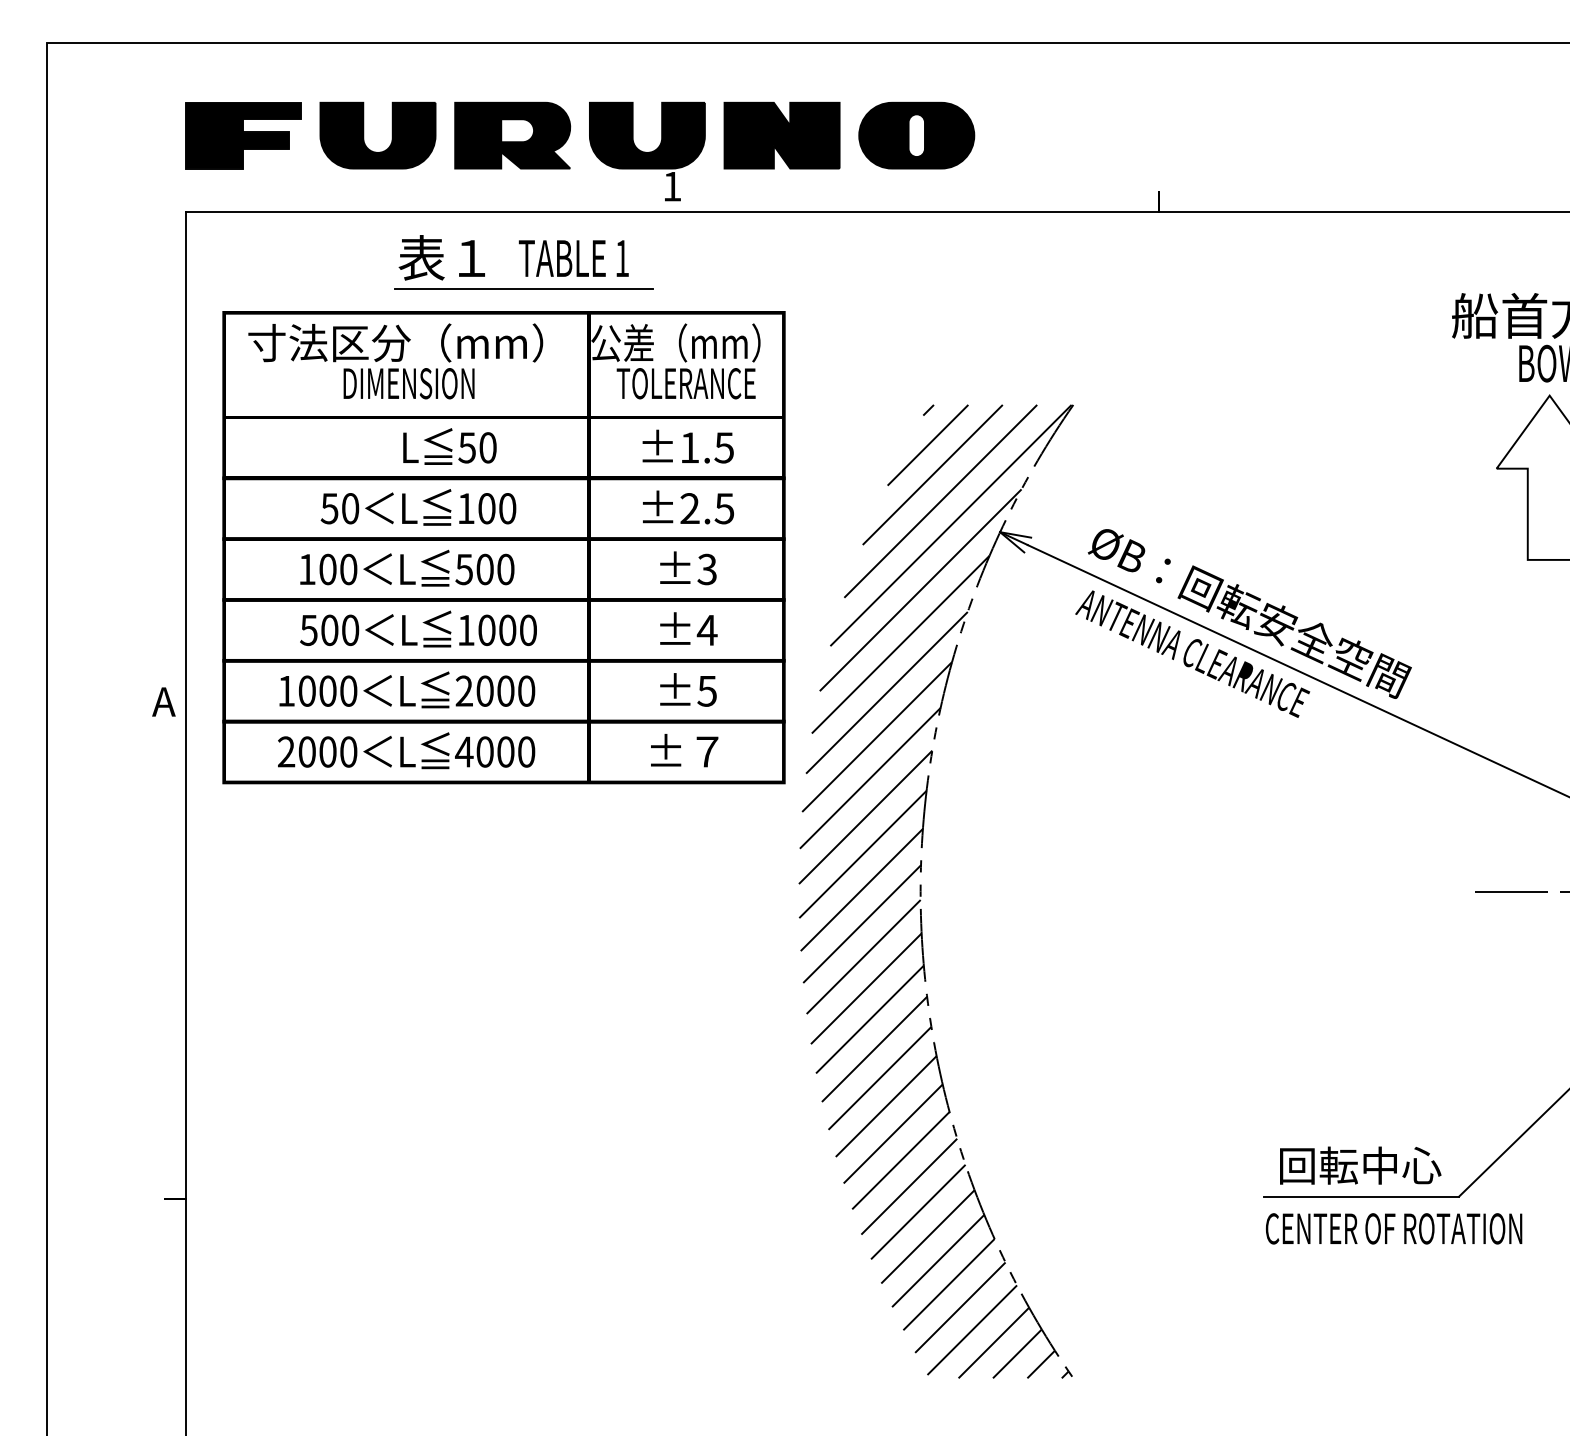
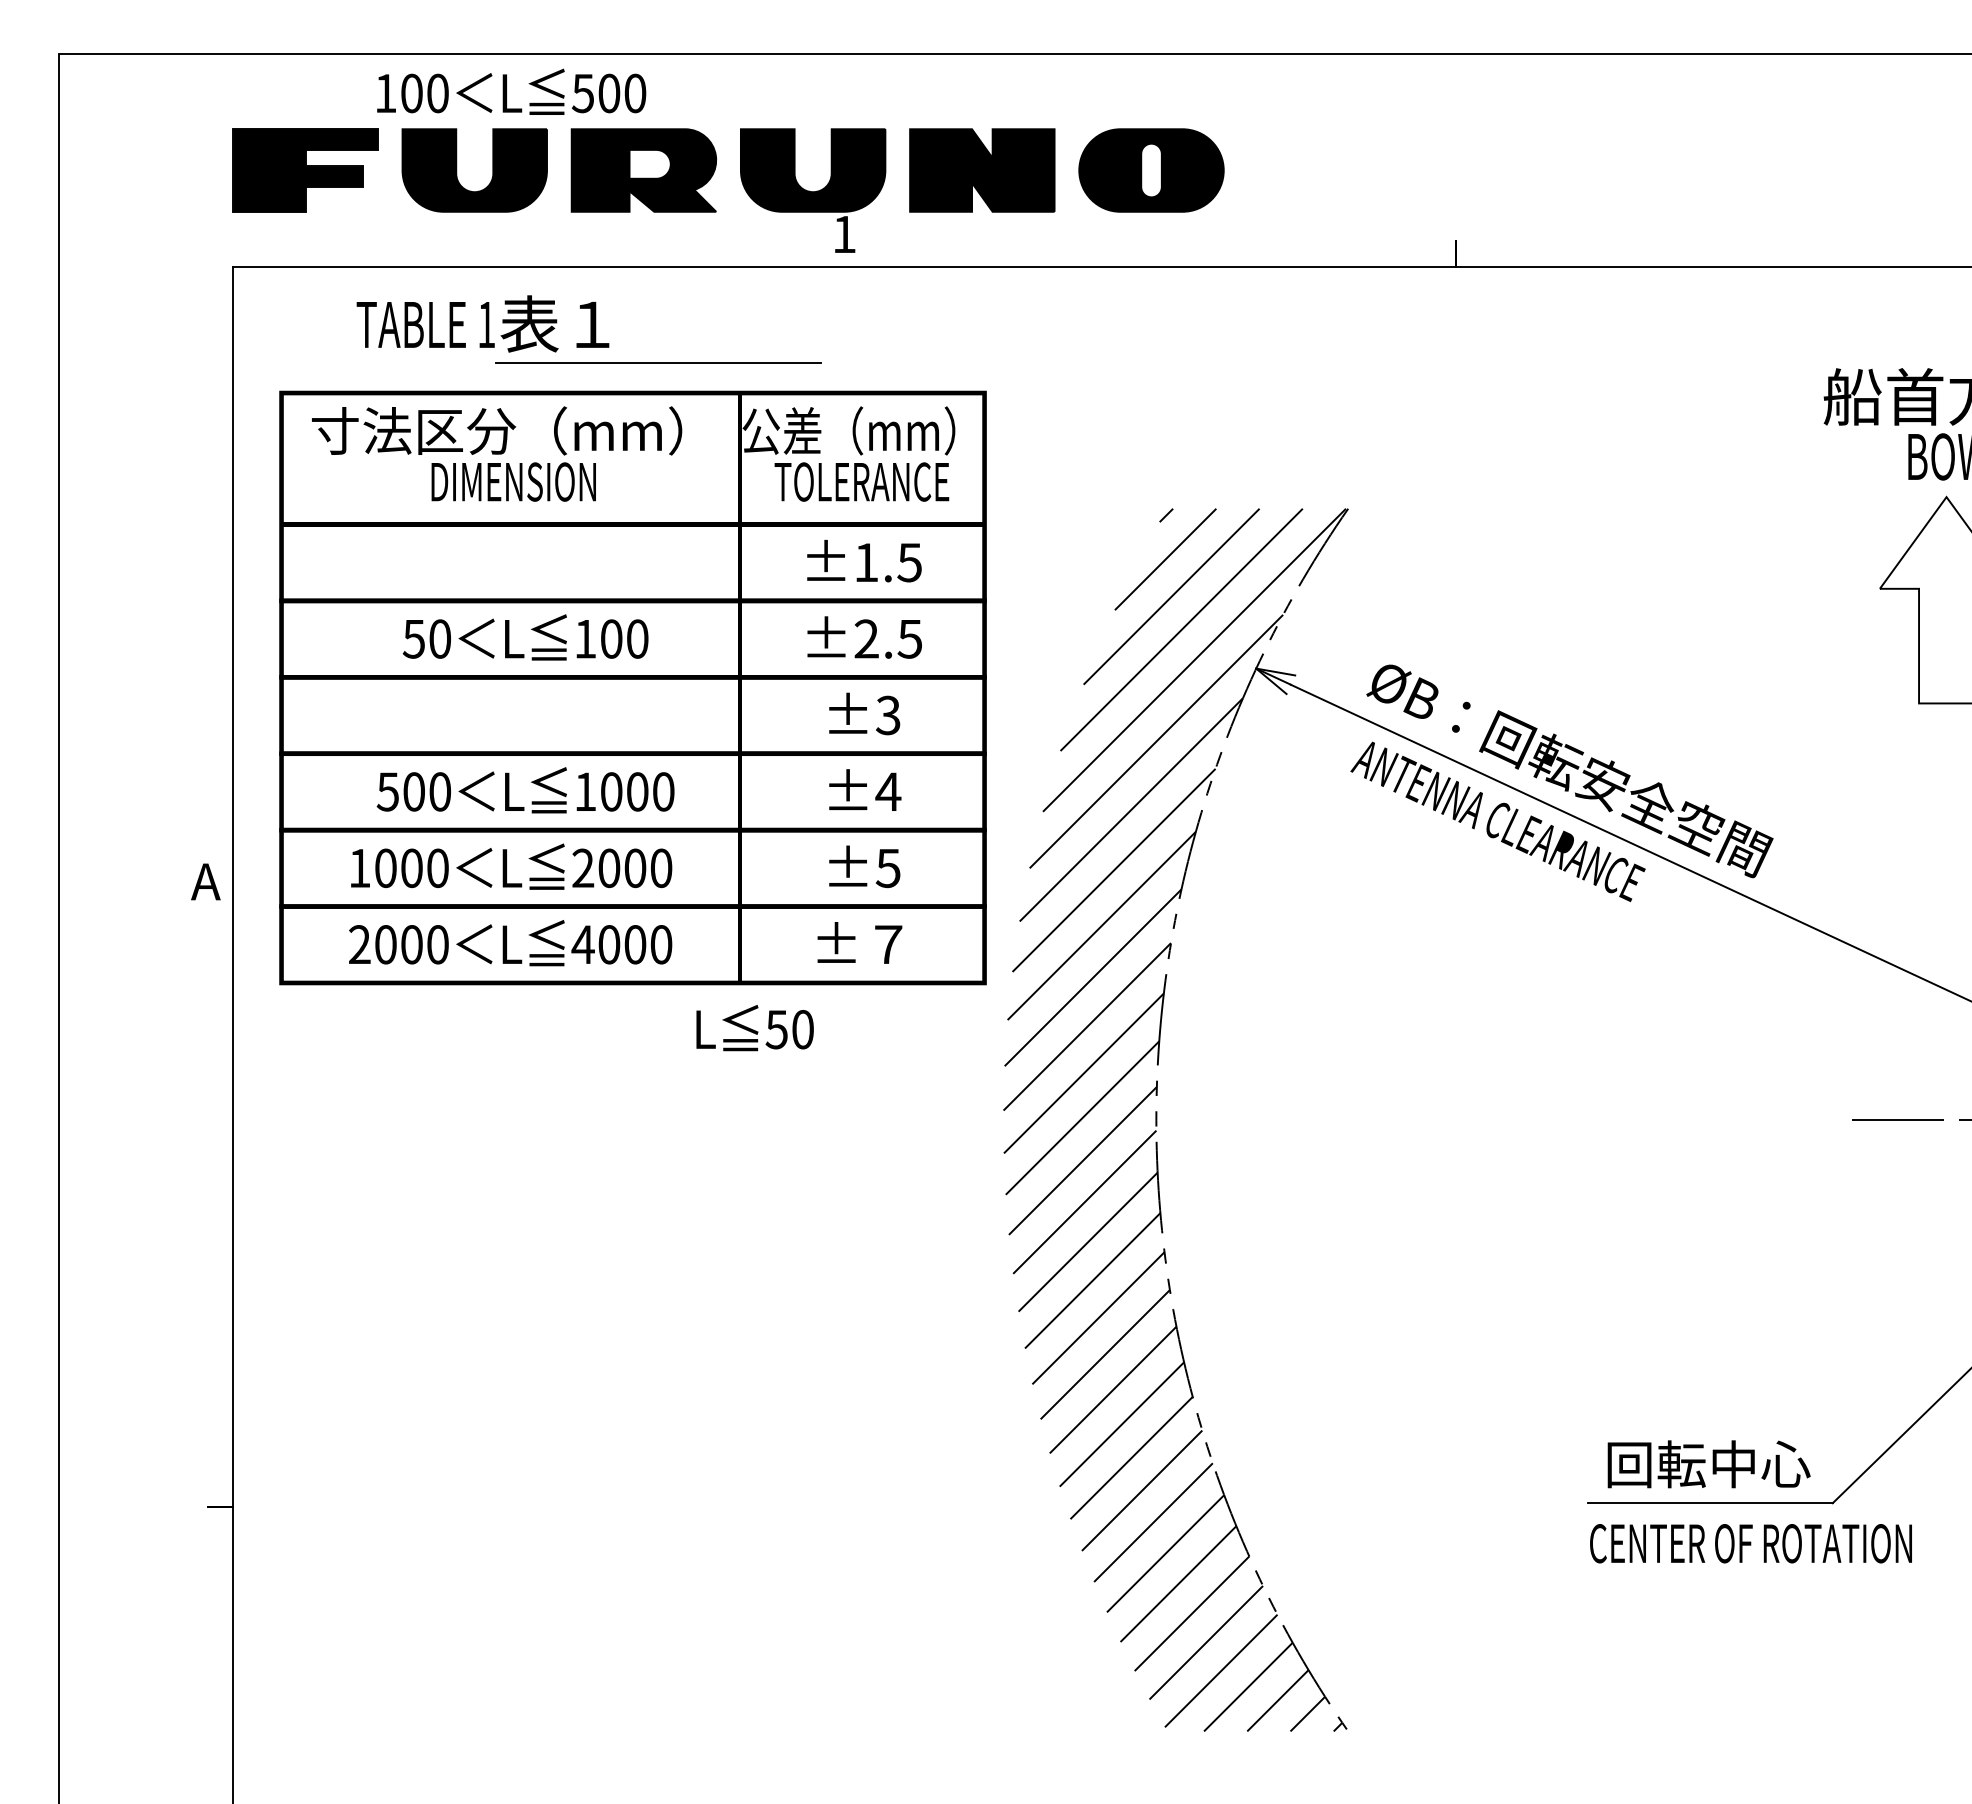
text: (573, 258) -> (425, 324), moved
text: (449, 446) -> (754, 1028), moved
text: (407, 567) -> (511, 91), moved

